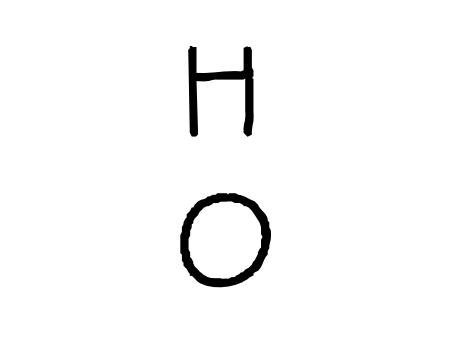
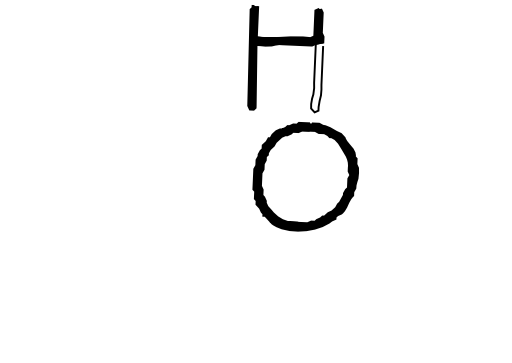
fill: (248, 105) -> (317, 77), removed
part: (225, 240) -> (305, 177), moved

